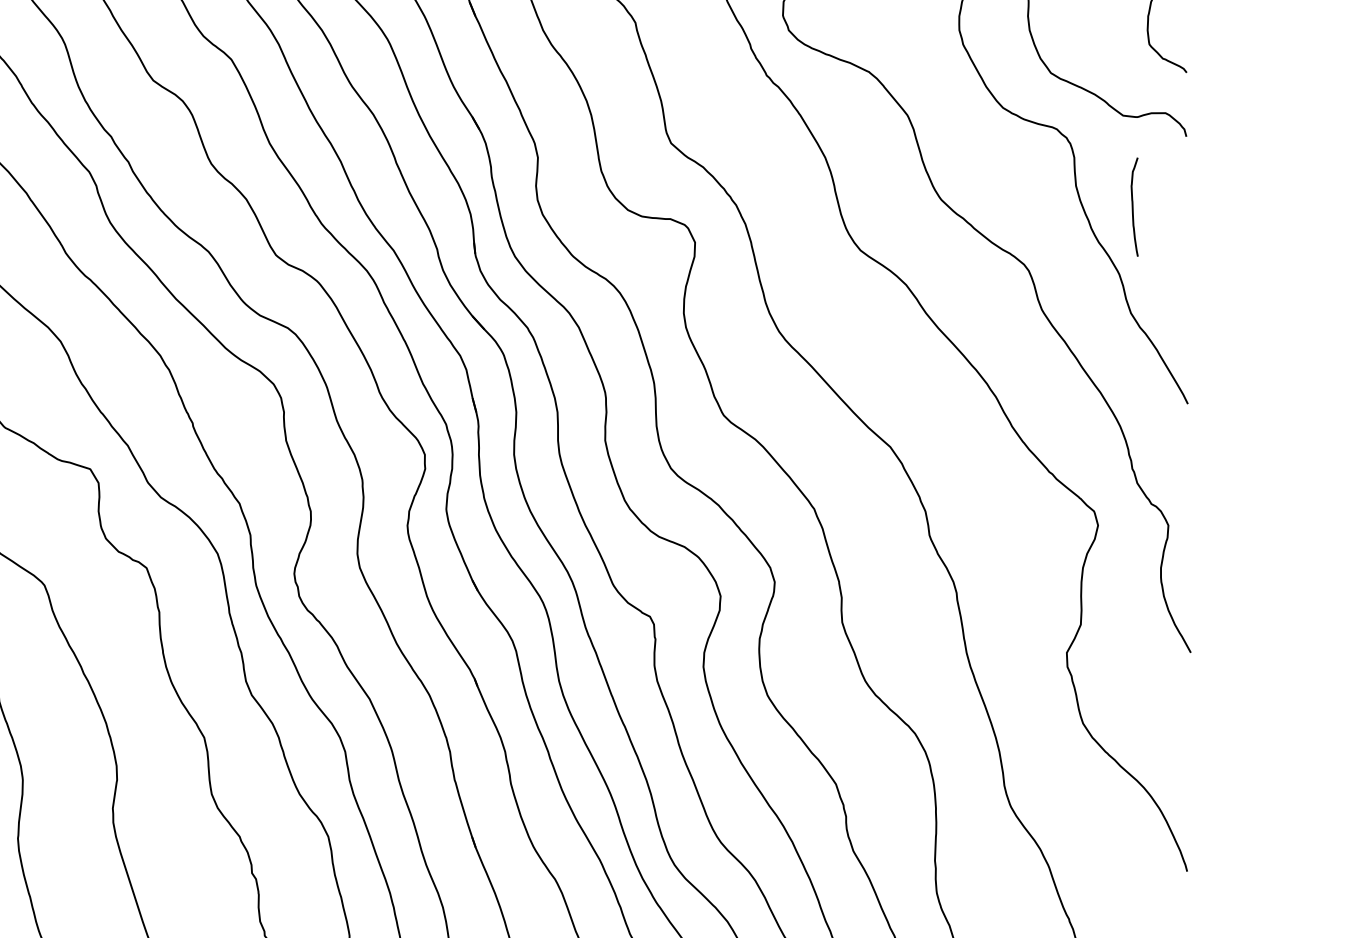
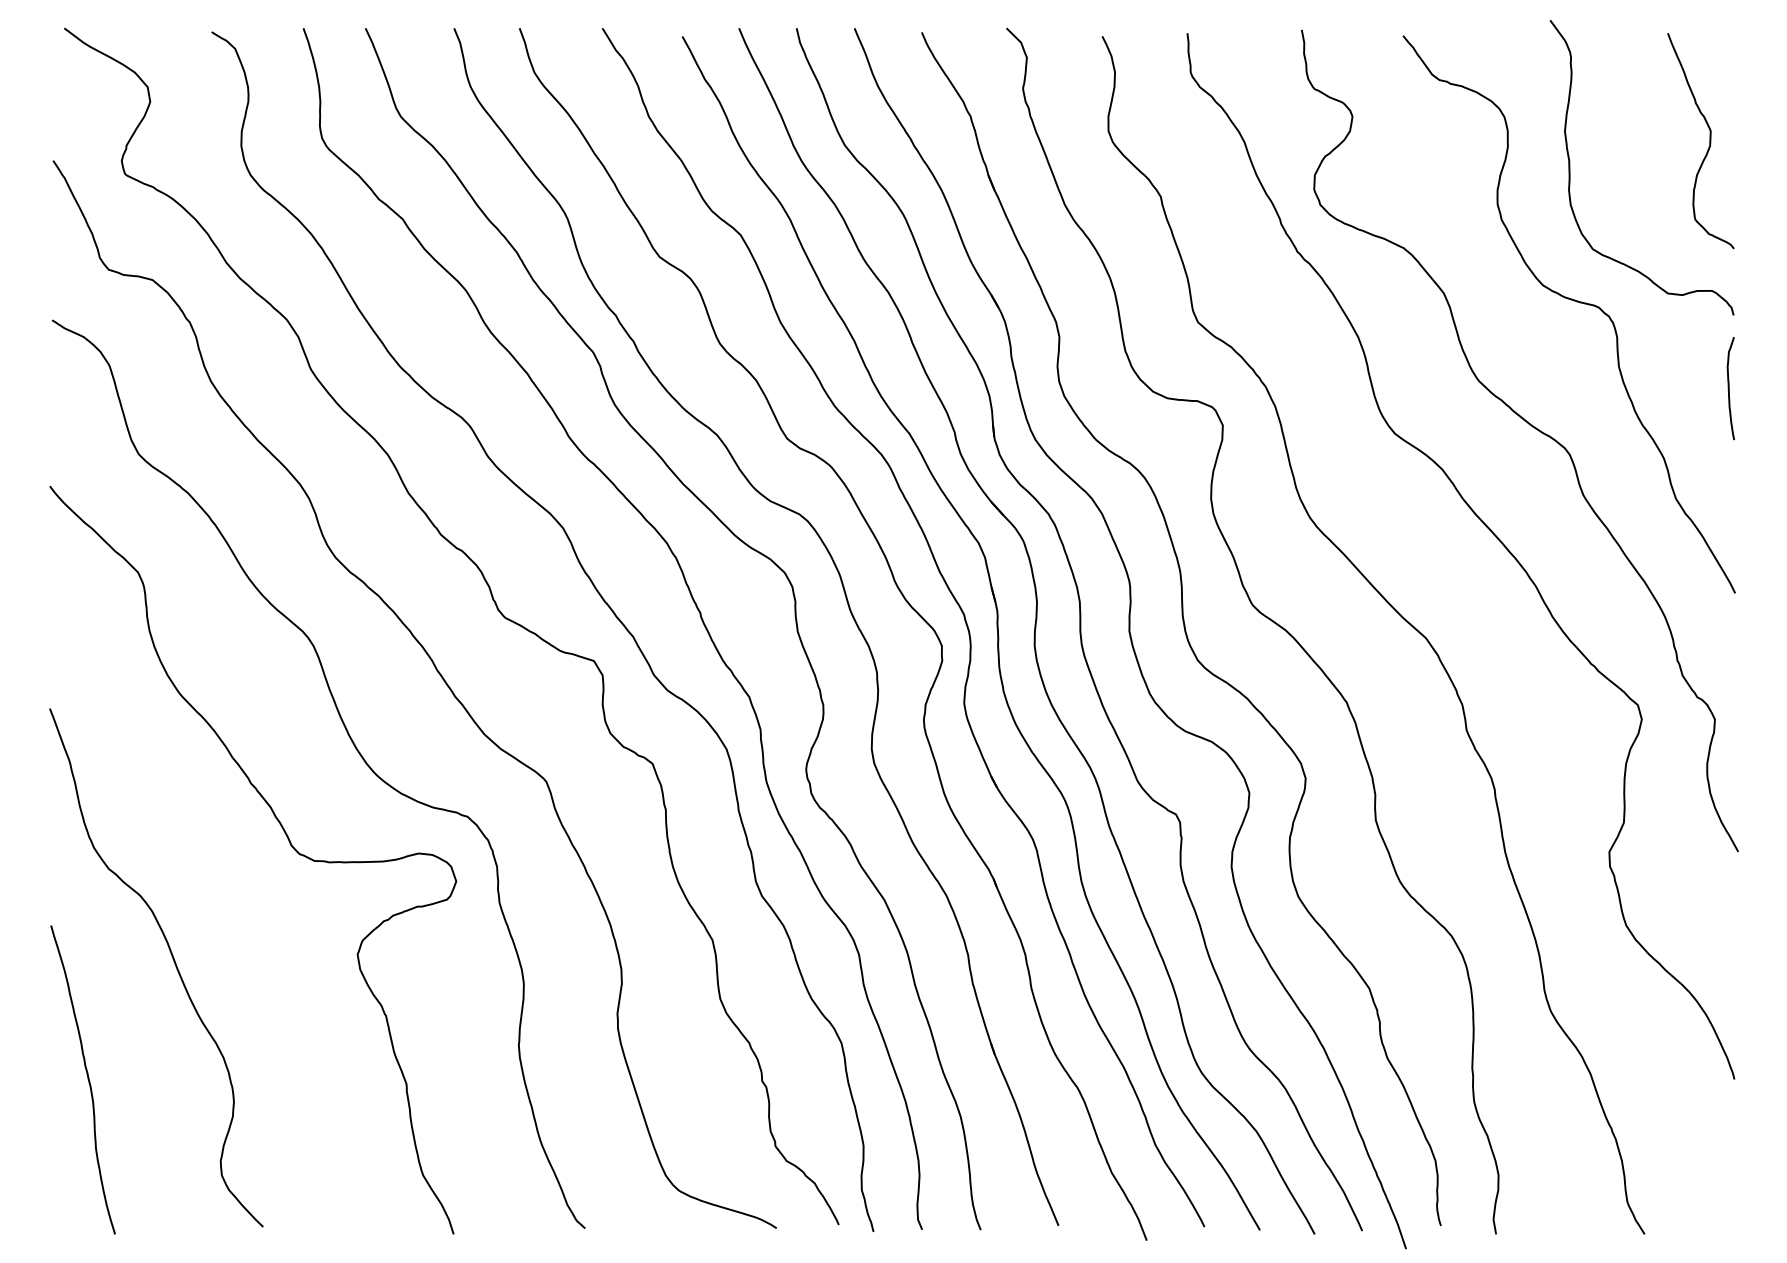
curve: (1133, 207) -> (1729, 388), moved

